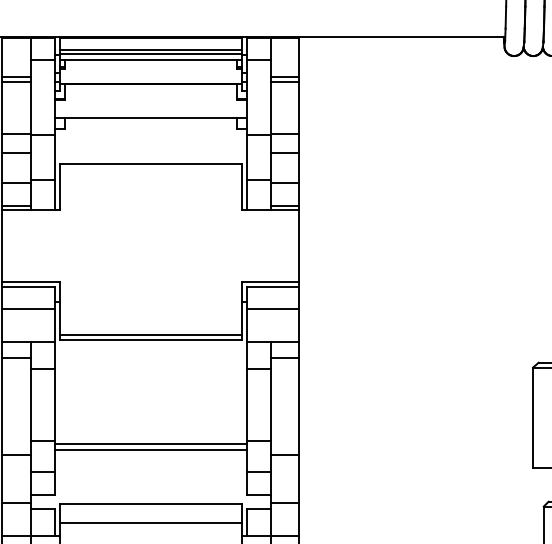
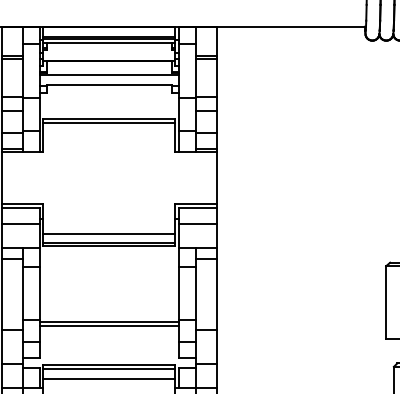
line: (149, 104) -> (108, 75), added
line: (151, 170) -> (109, 123), added
line: (151, 322) -> (109, 233), added
line: (151, 510) -> (109, 369), added

